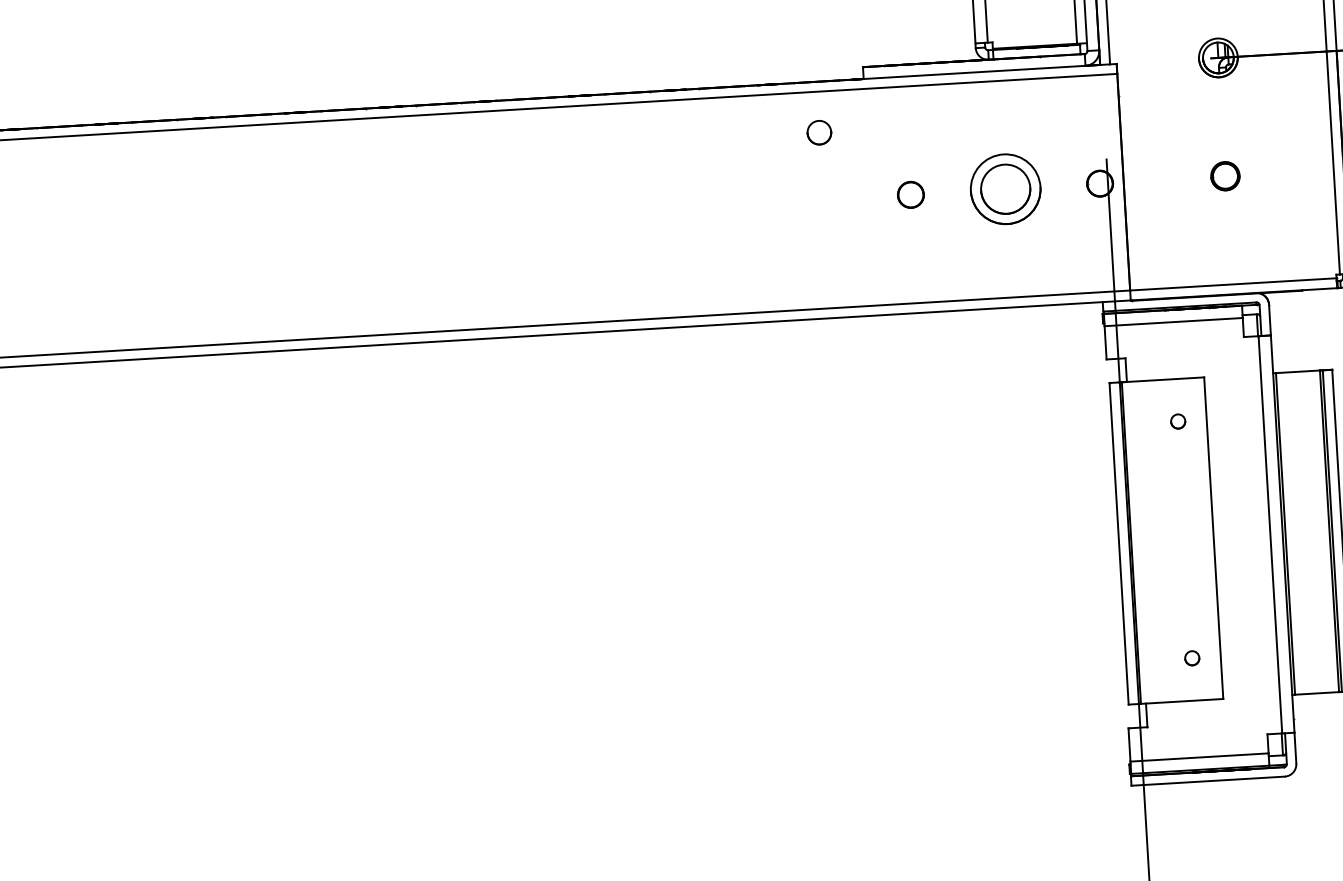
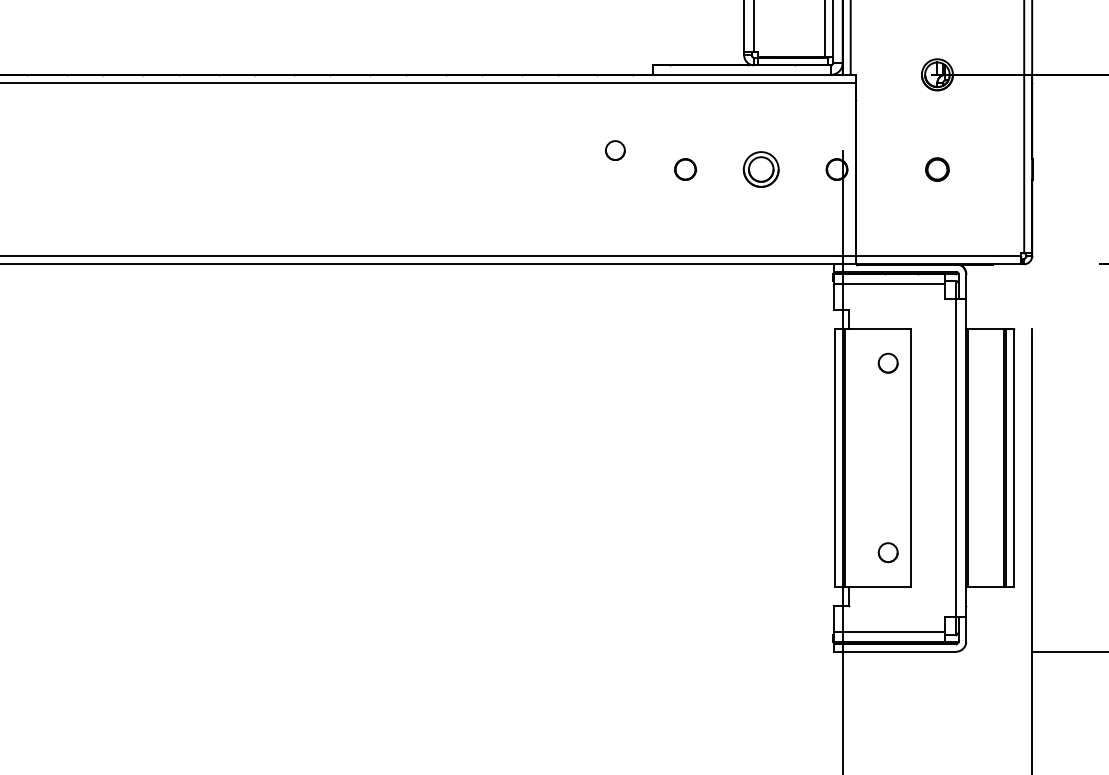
circle: (819, 132) -> (615, 150), moved
part: (1004, 189) -> (760, 169), size x0.62
part: (1177, 420) -> (887, 362), size x1.67
part: (1191, 657) -> (887, 552), size x1.67

